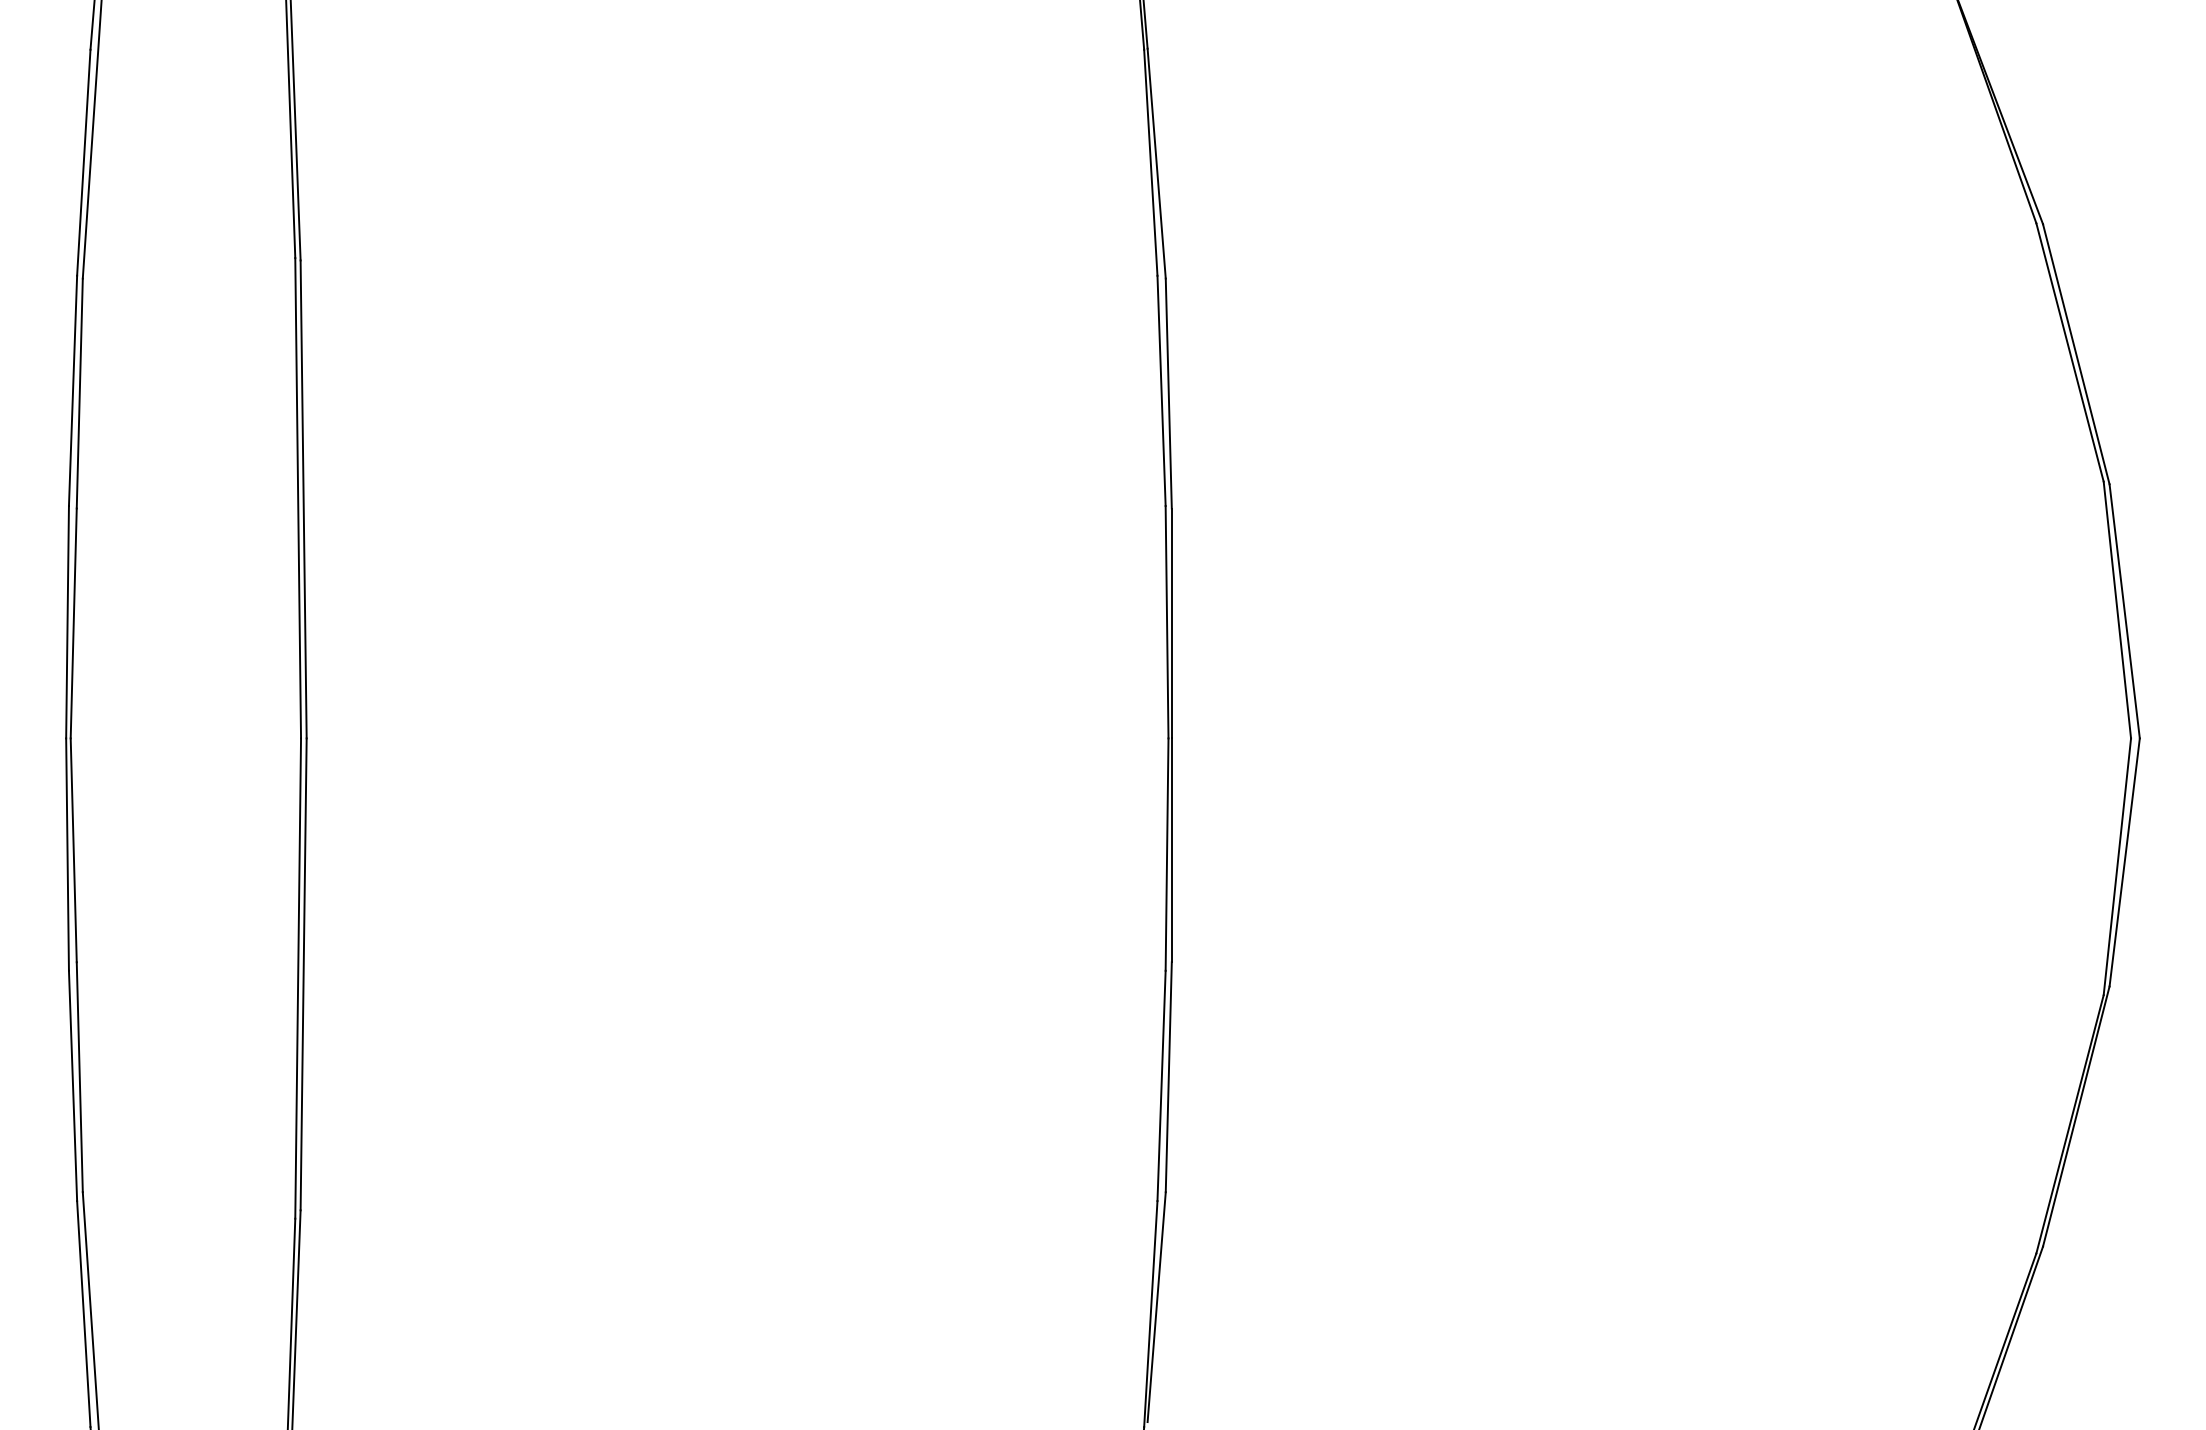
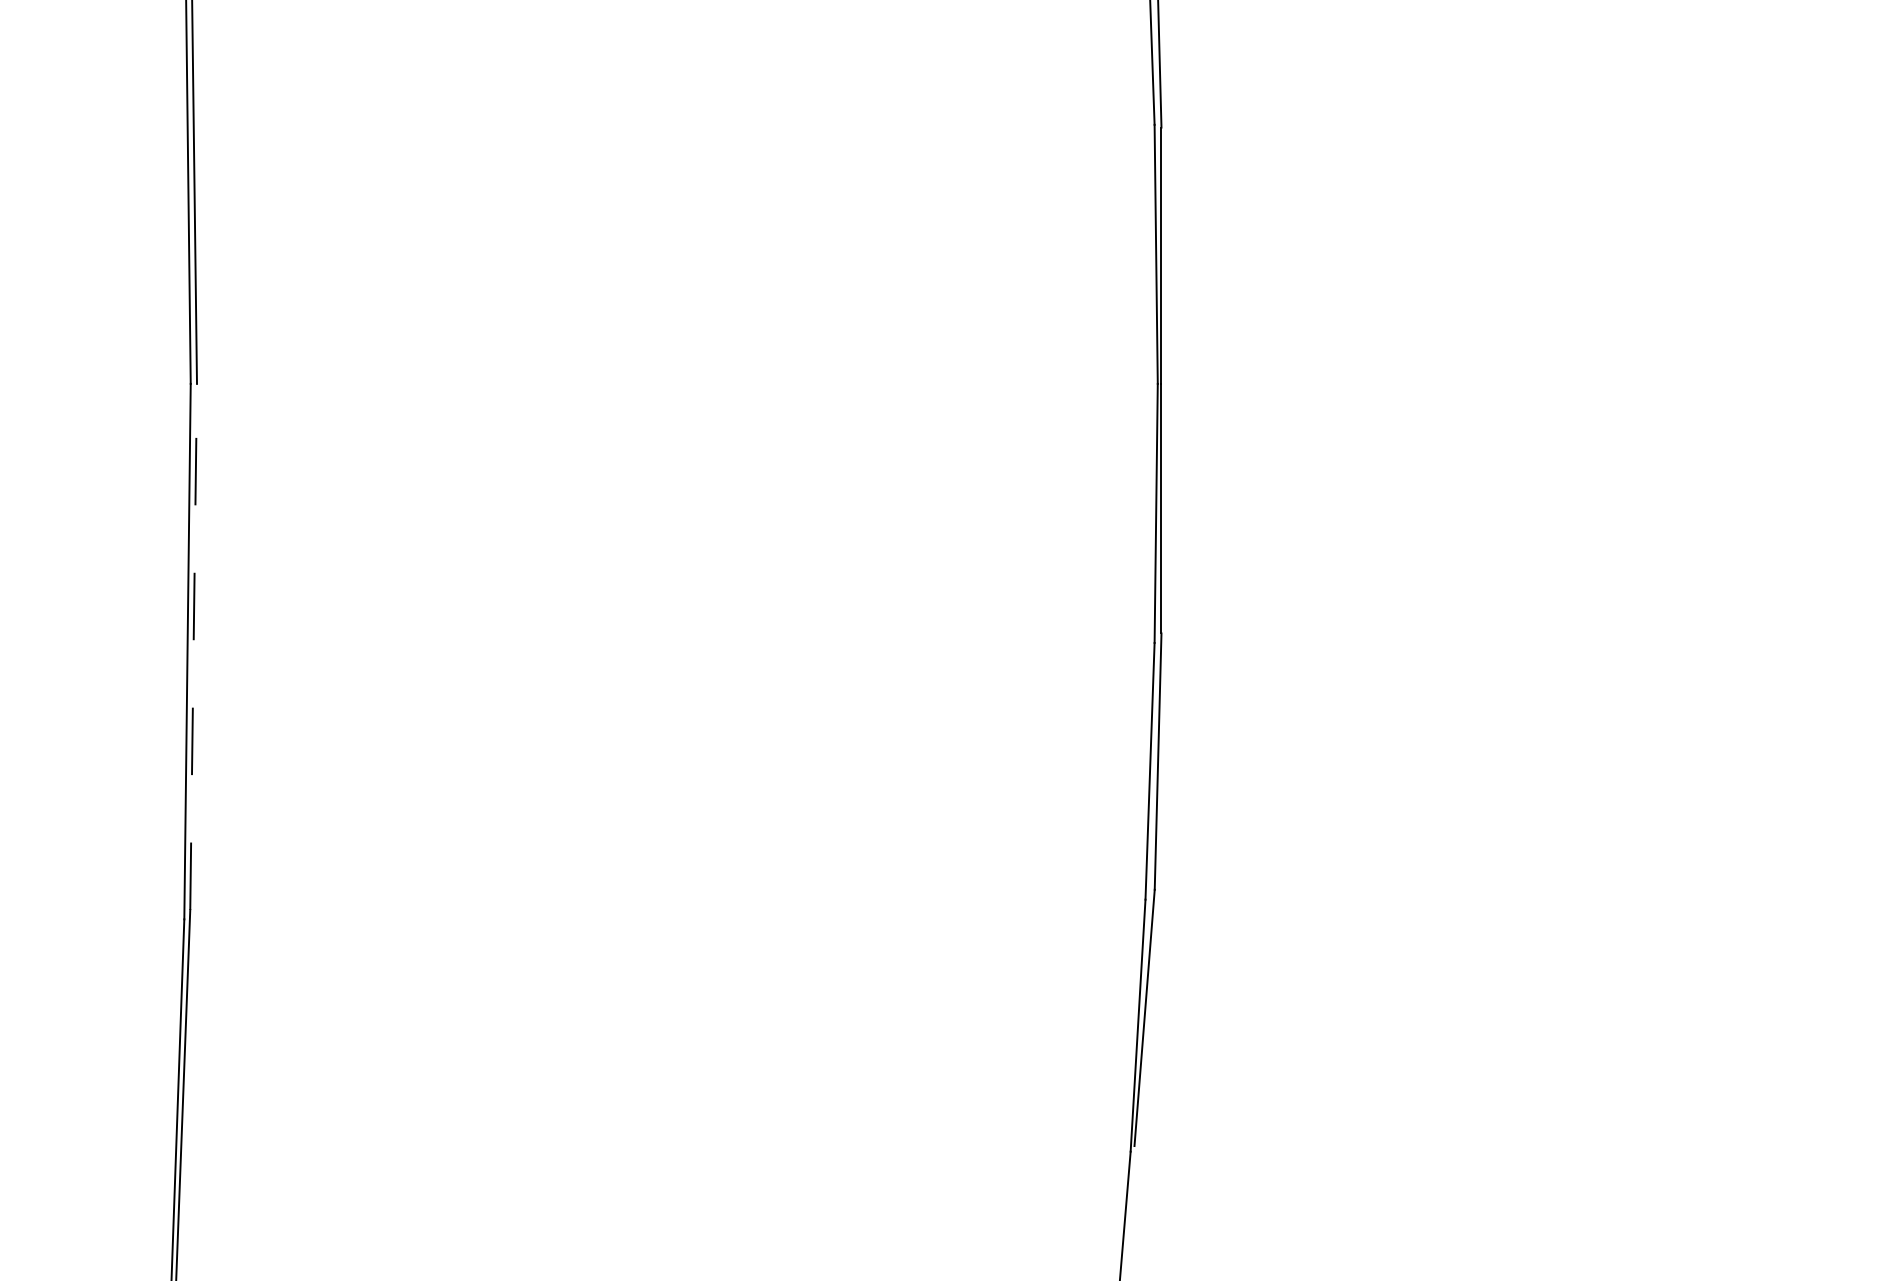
line: (303, 974) -> (193, 647), solid -> dashed

